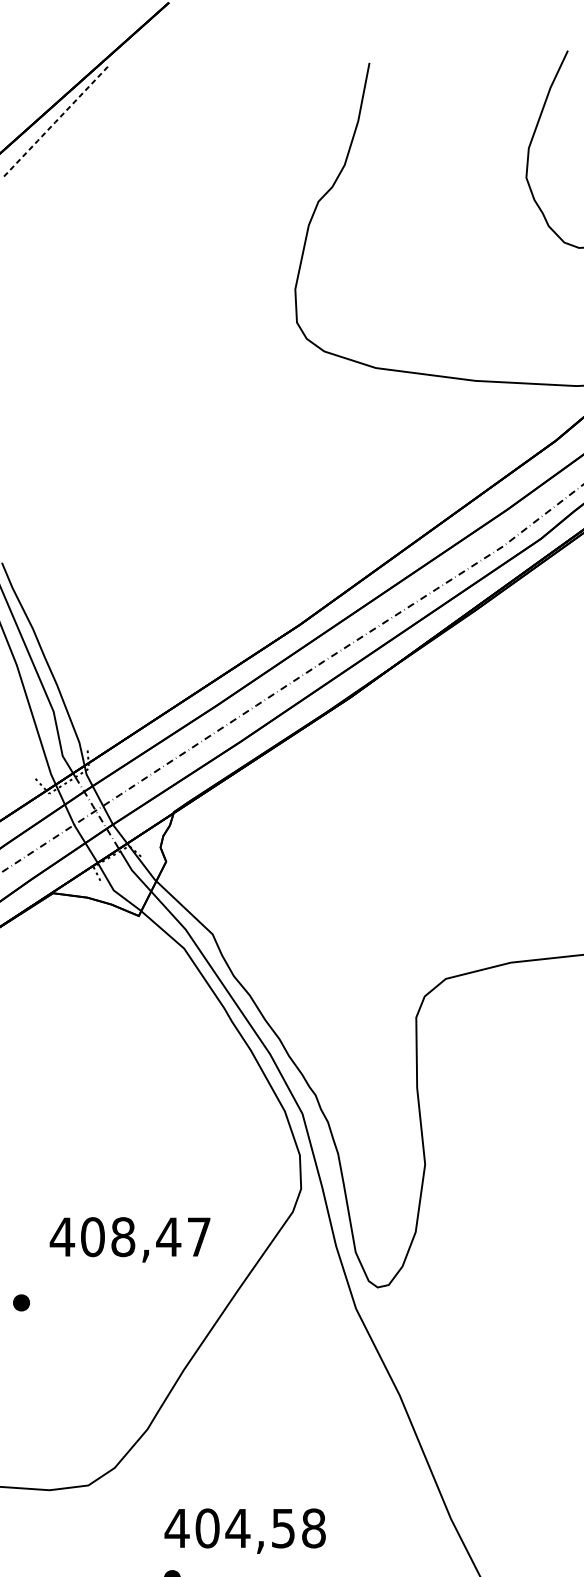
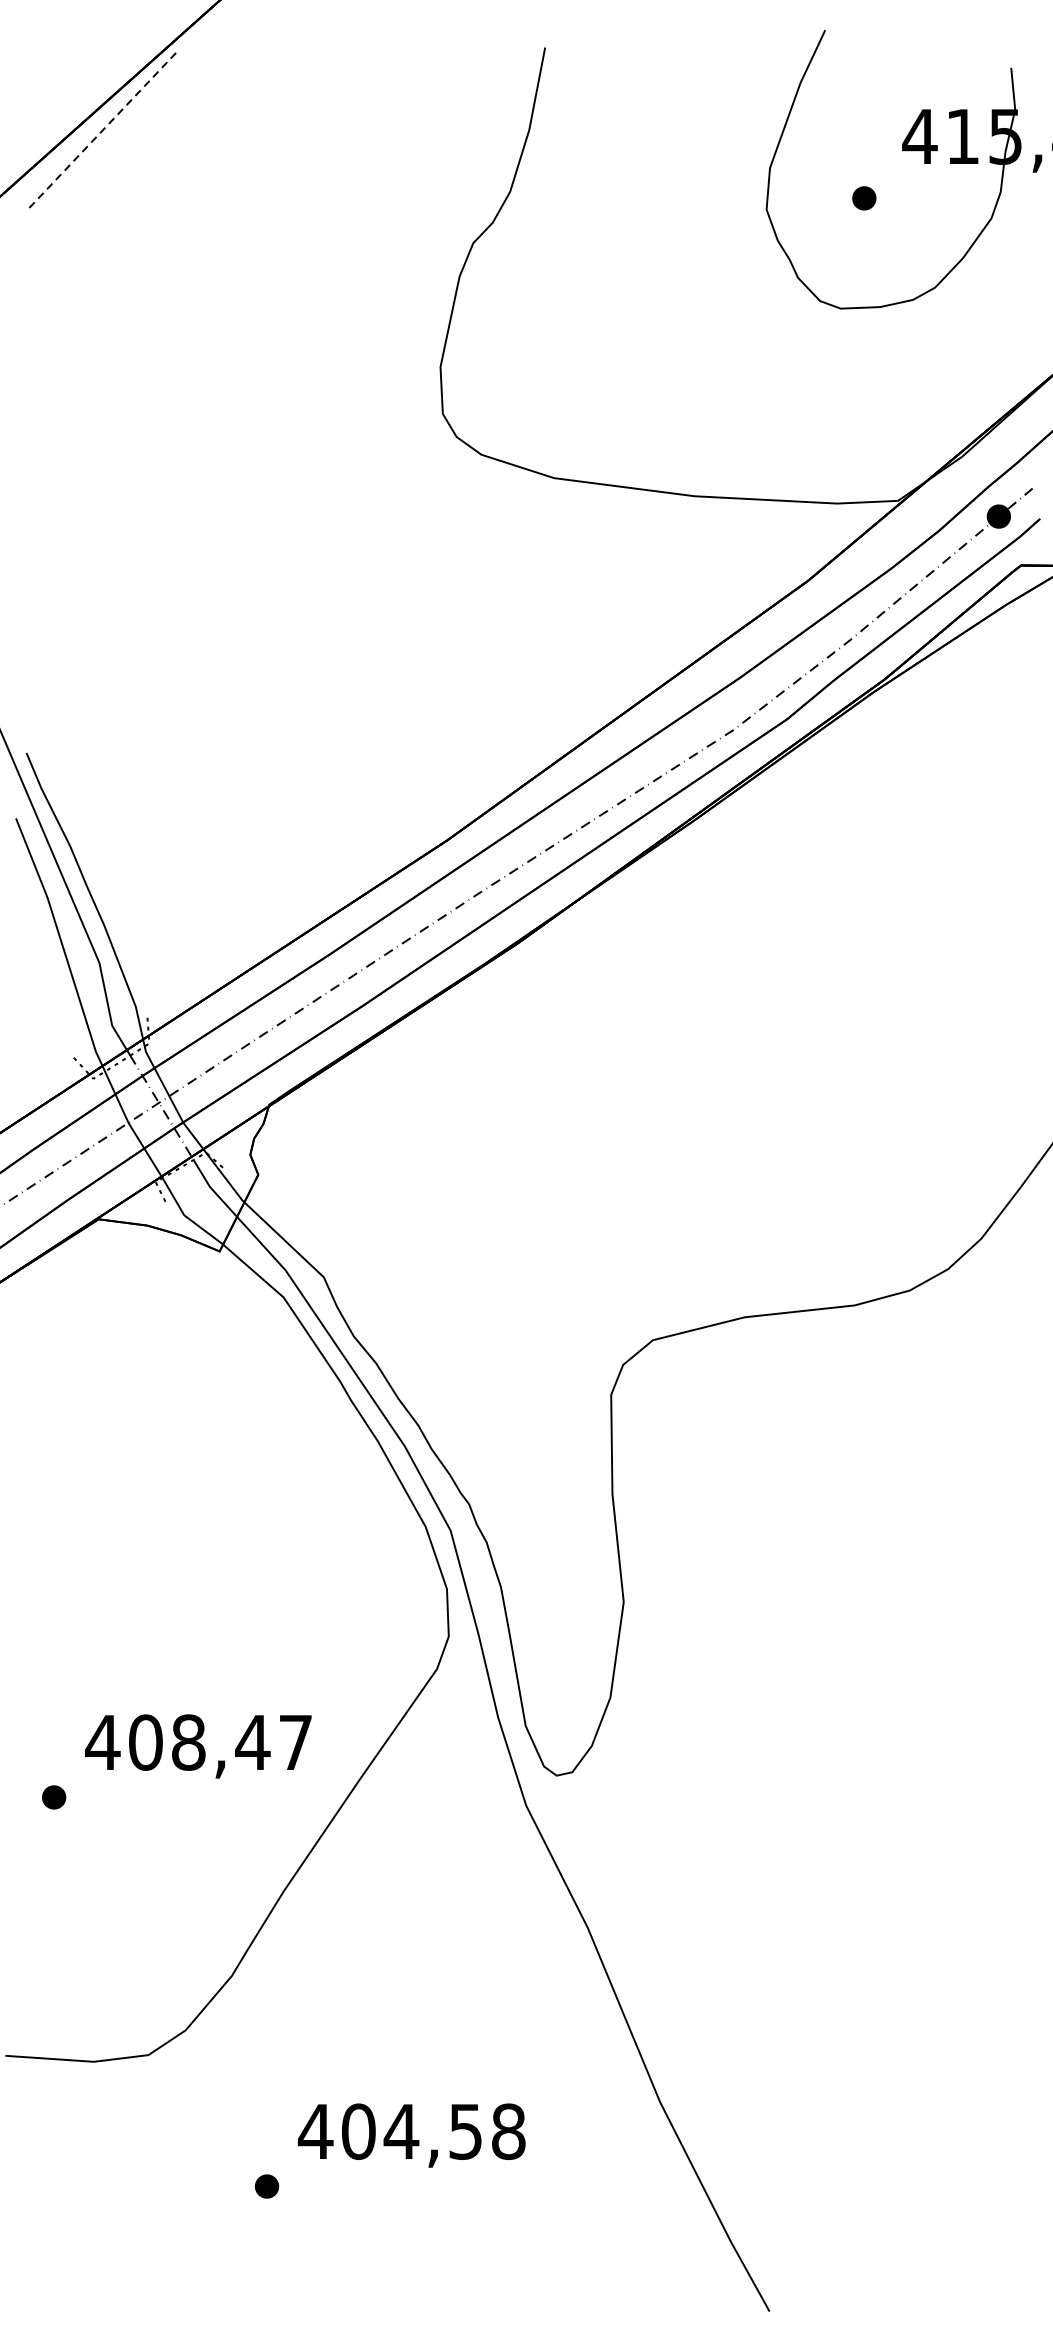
text: (130, 1239) -> (198, 1746), moved
text: (245, 1531) -> (411, 2135), moved

